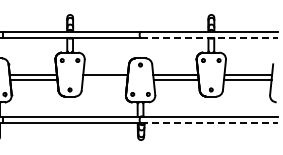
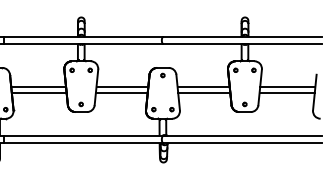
line: (209, 37) -> (242, 43), dashed -> solid
line: (104, 80) -> (121, 93), added
line: (209, 123) -> (242, 143), dashed -> solid

